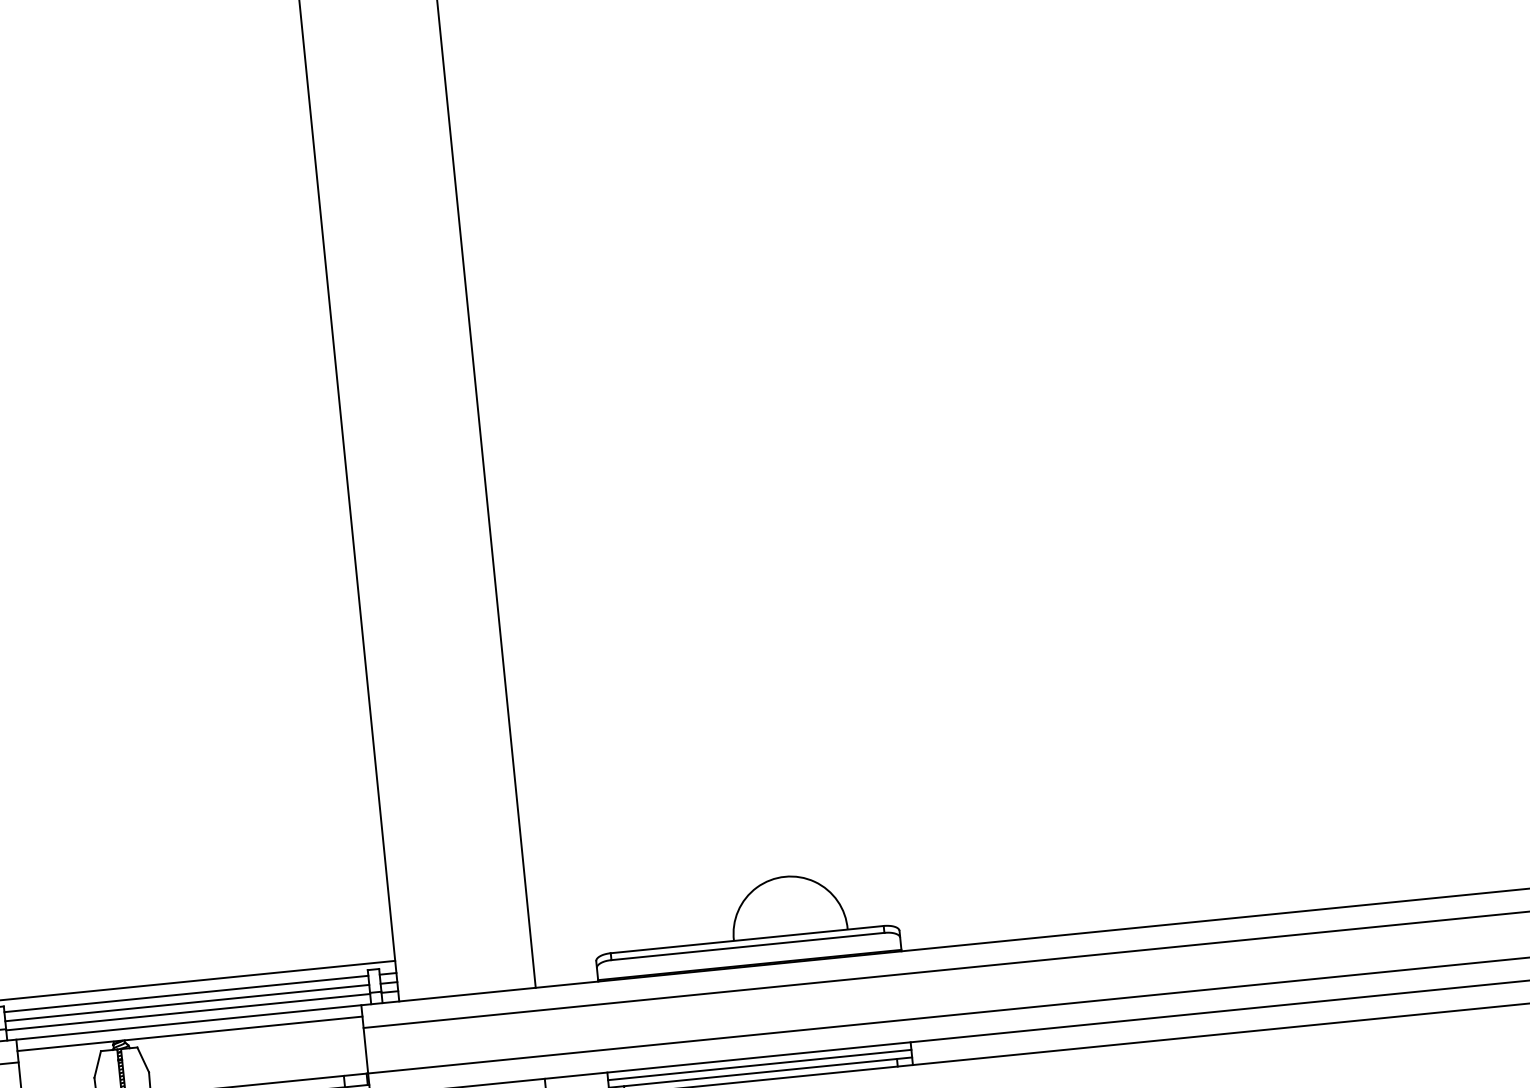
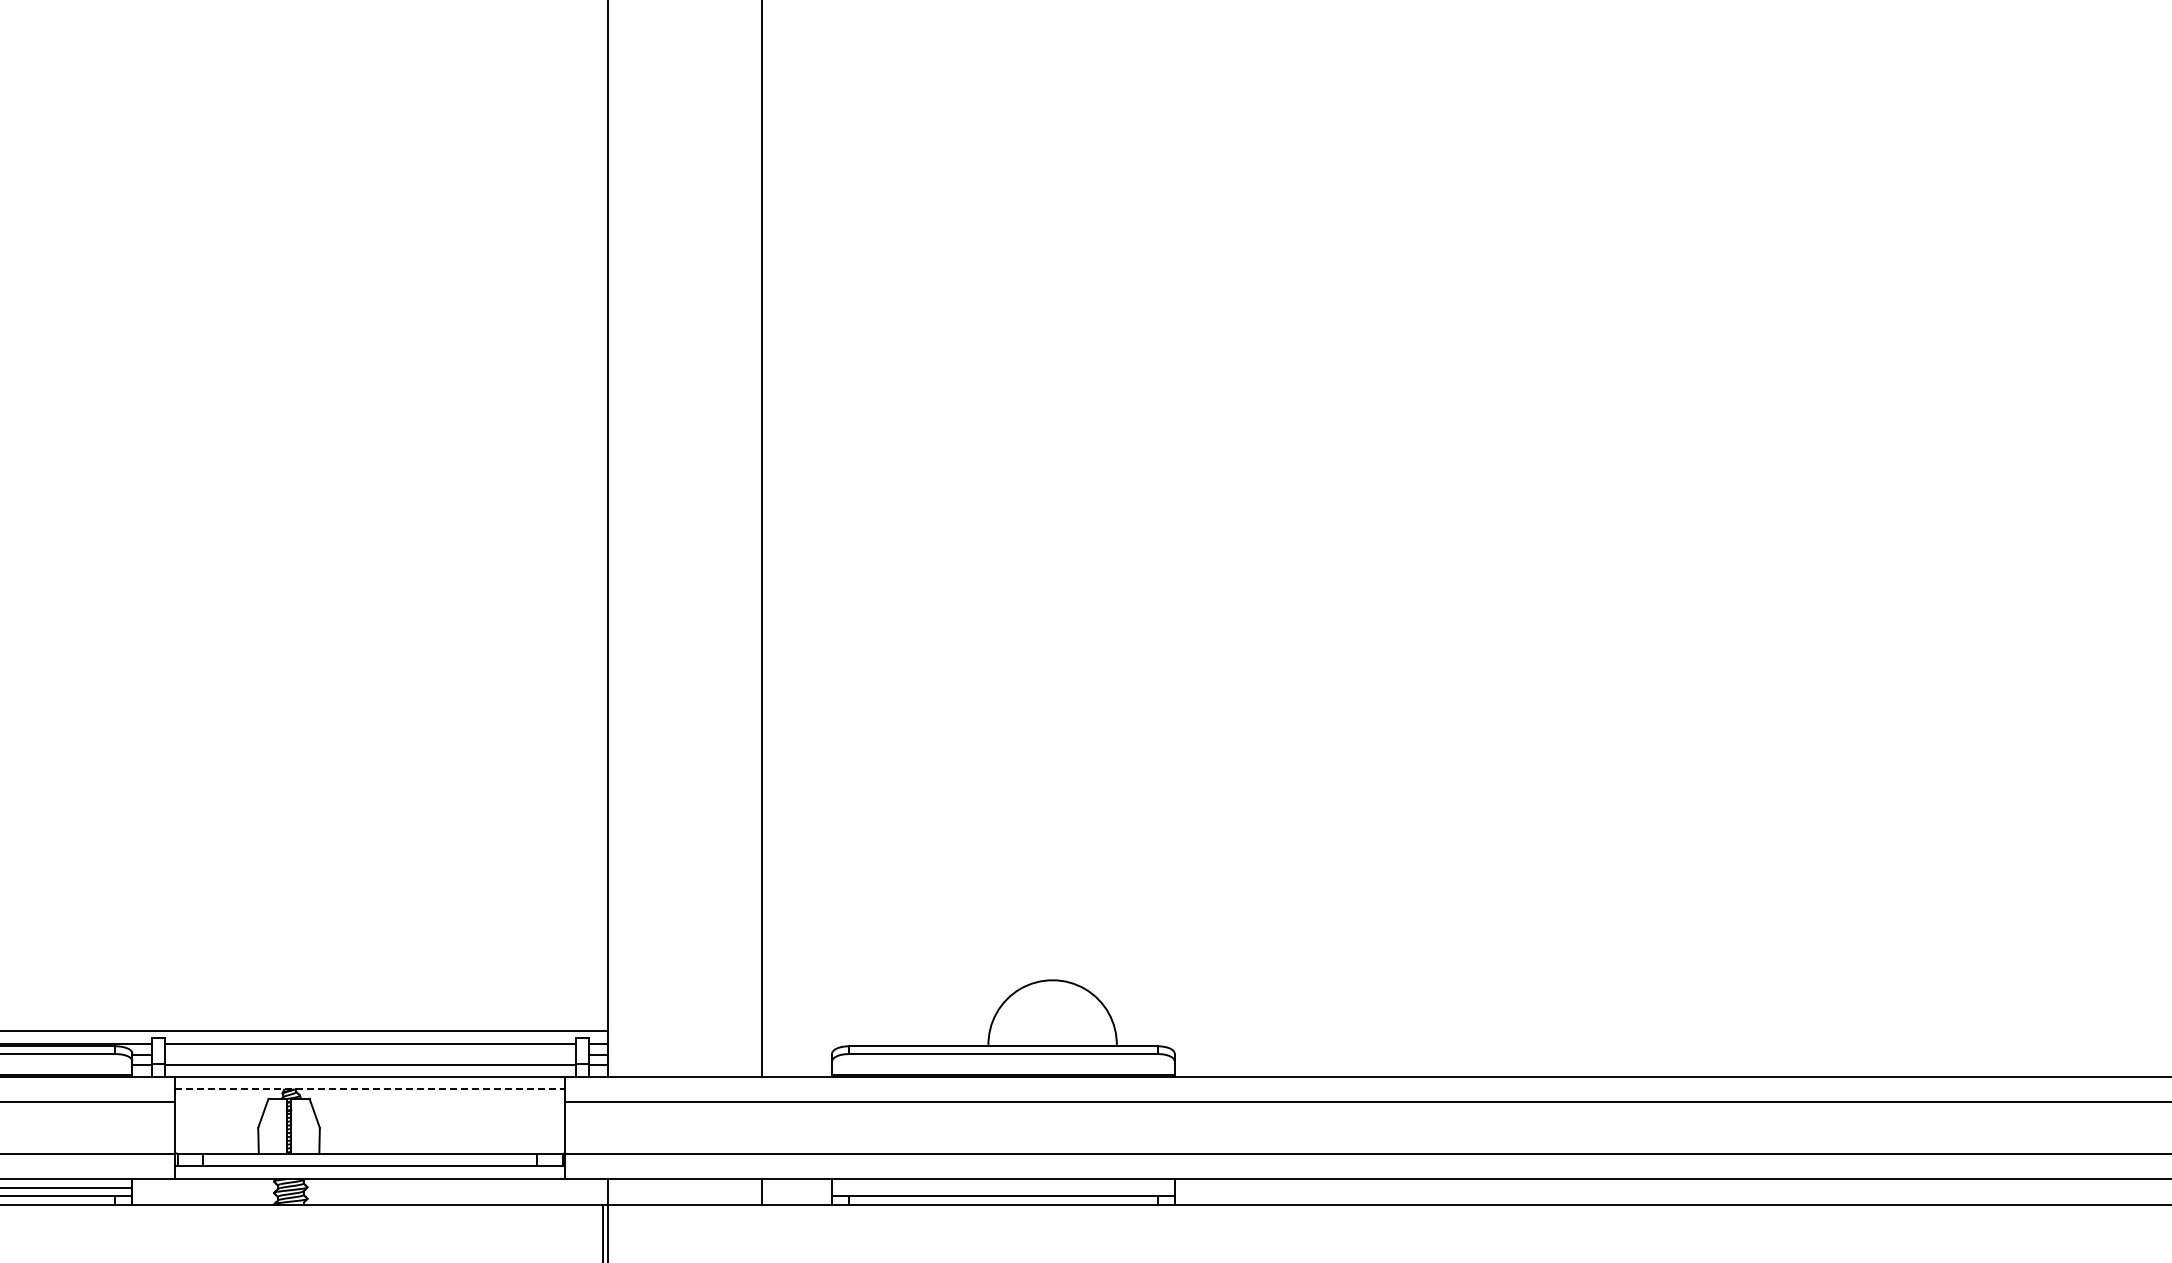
line: (186, 1002) -> (369, 1054), removed
line: (189, 1033) -> (369, 1089), solid -> dashed
line: (759, 1064) -> (1003, 1187), removed

